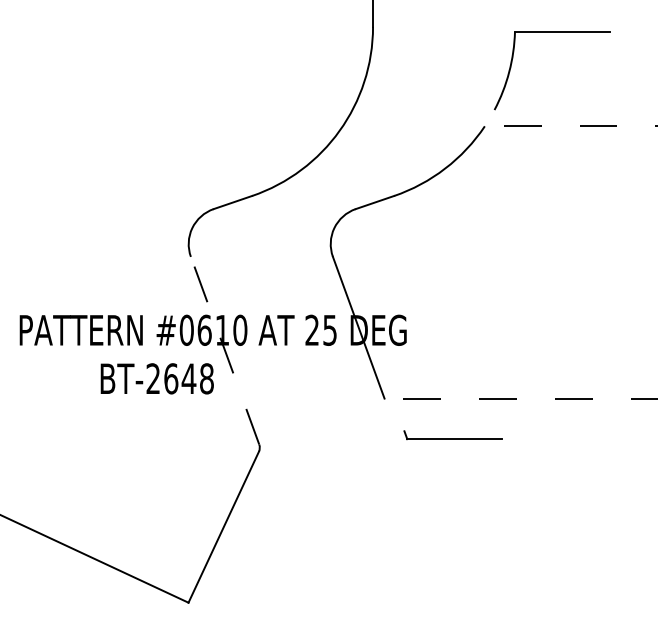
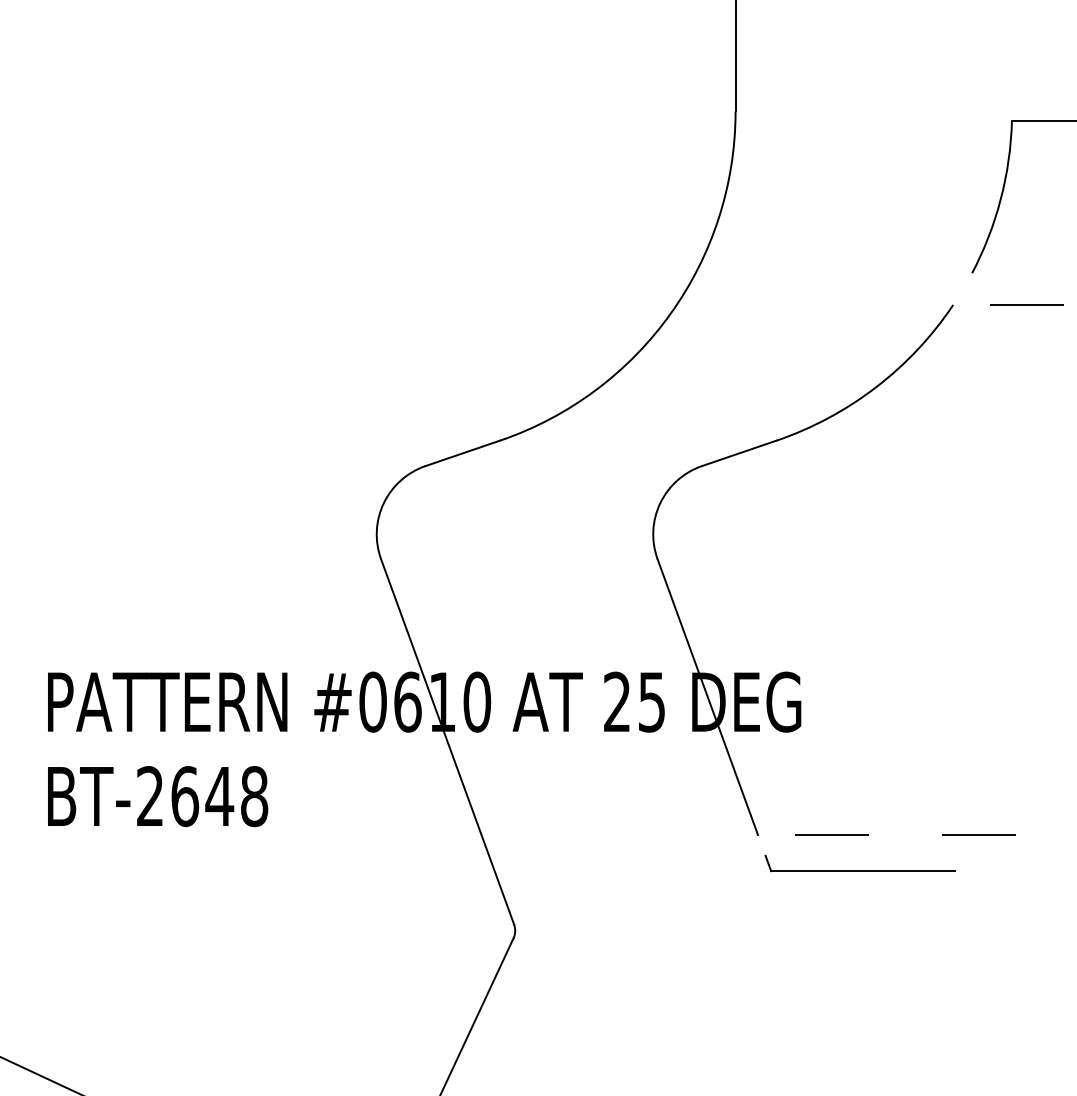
line: (225, 350) -> (448, 741), dashed -> solid
text: (156, 378) -> (156, 795), moved
part: (452, 435) -> (859, 864), moved

